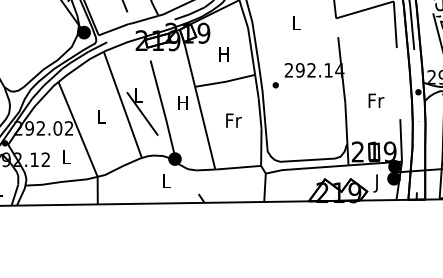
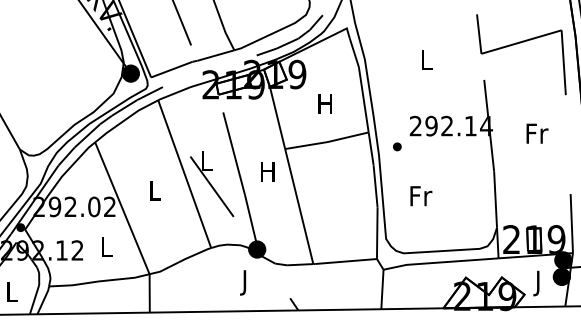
text: (376, 100) -> (537, 133), moved
text: (233, 120) -> (420, 195), moved
text: (166, 183) -> (245, 283), L -> J

